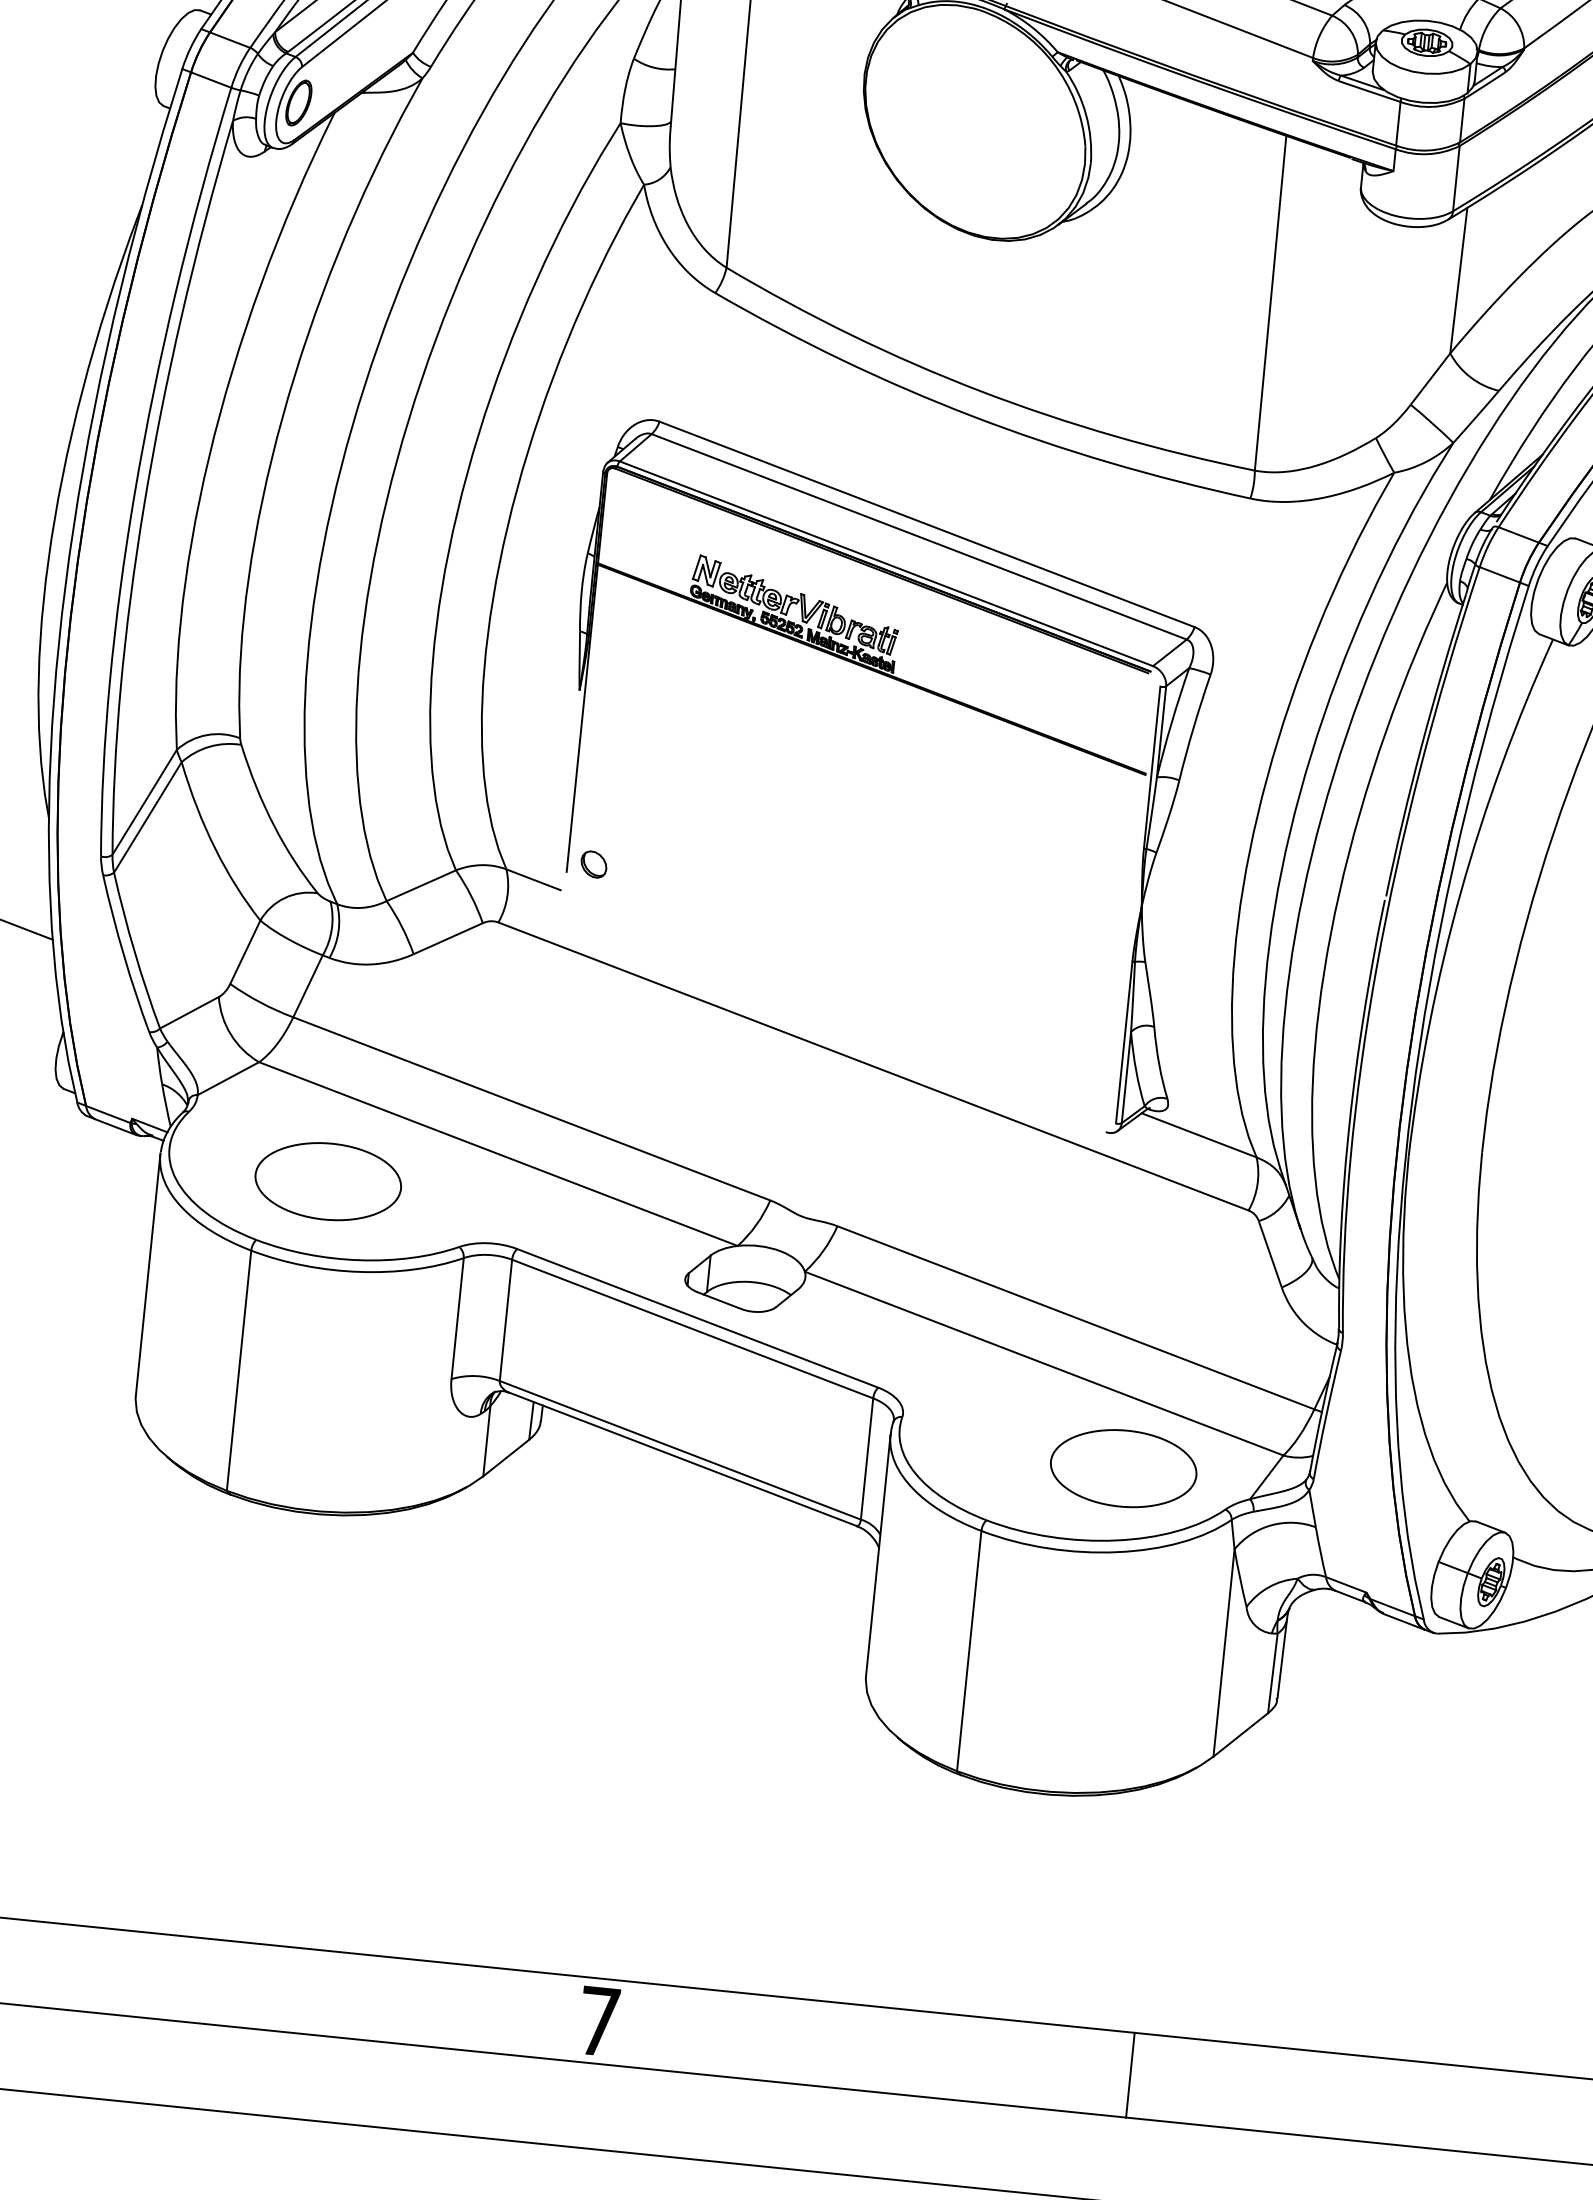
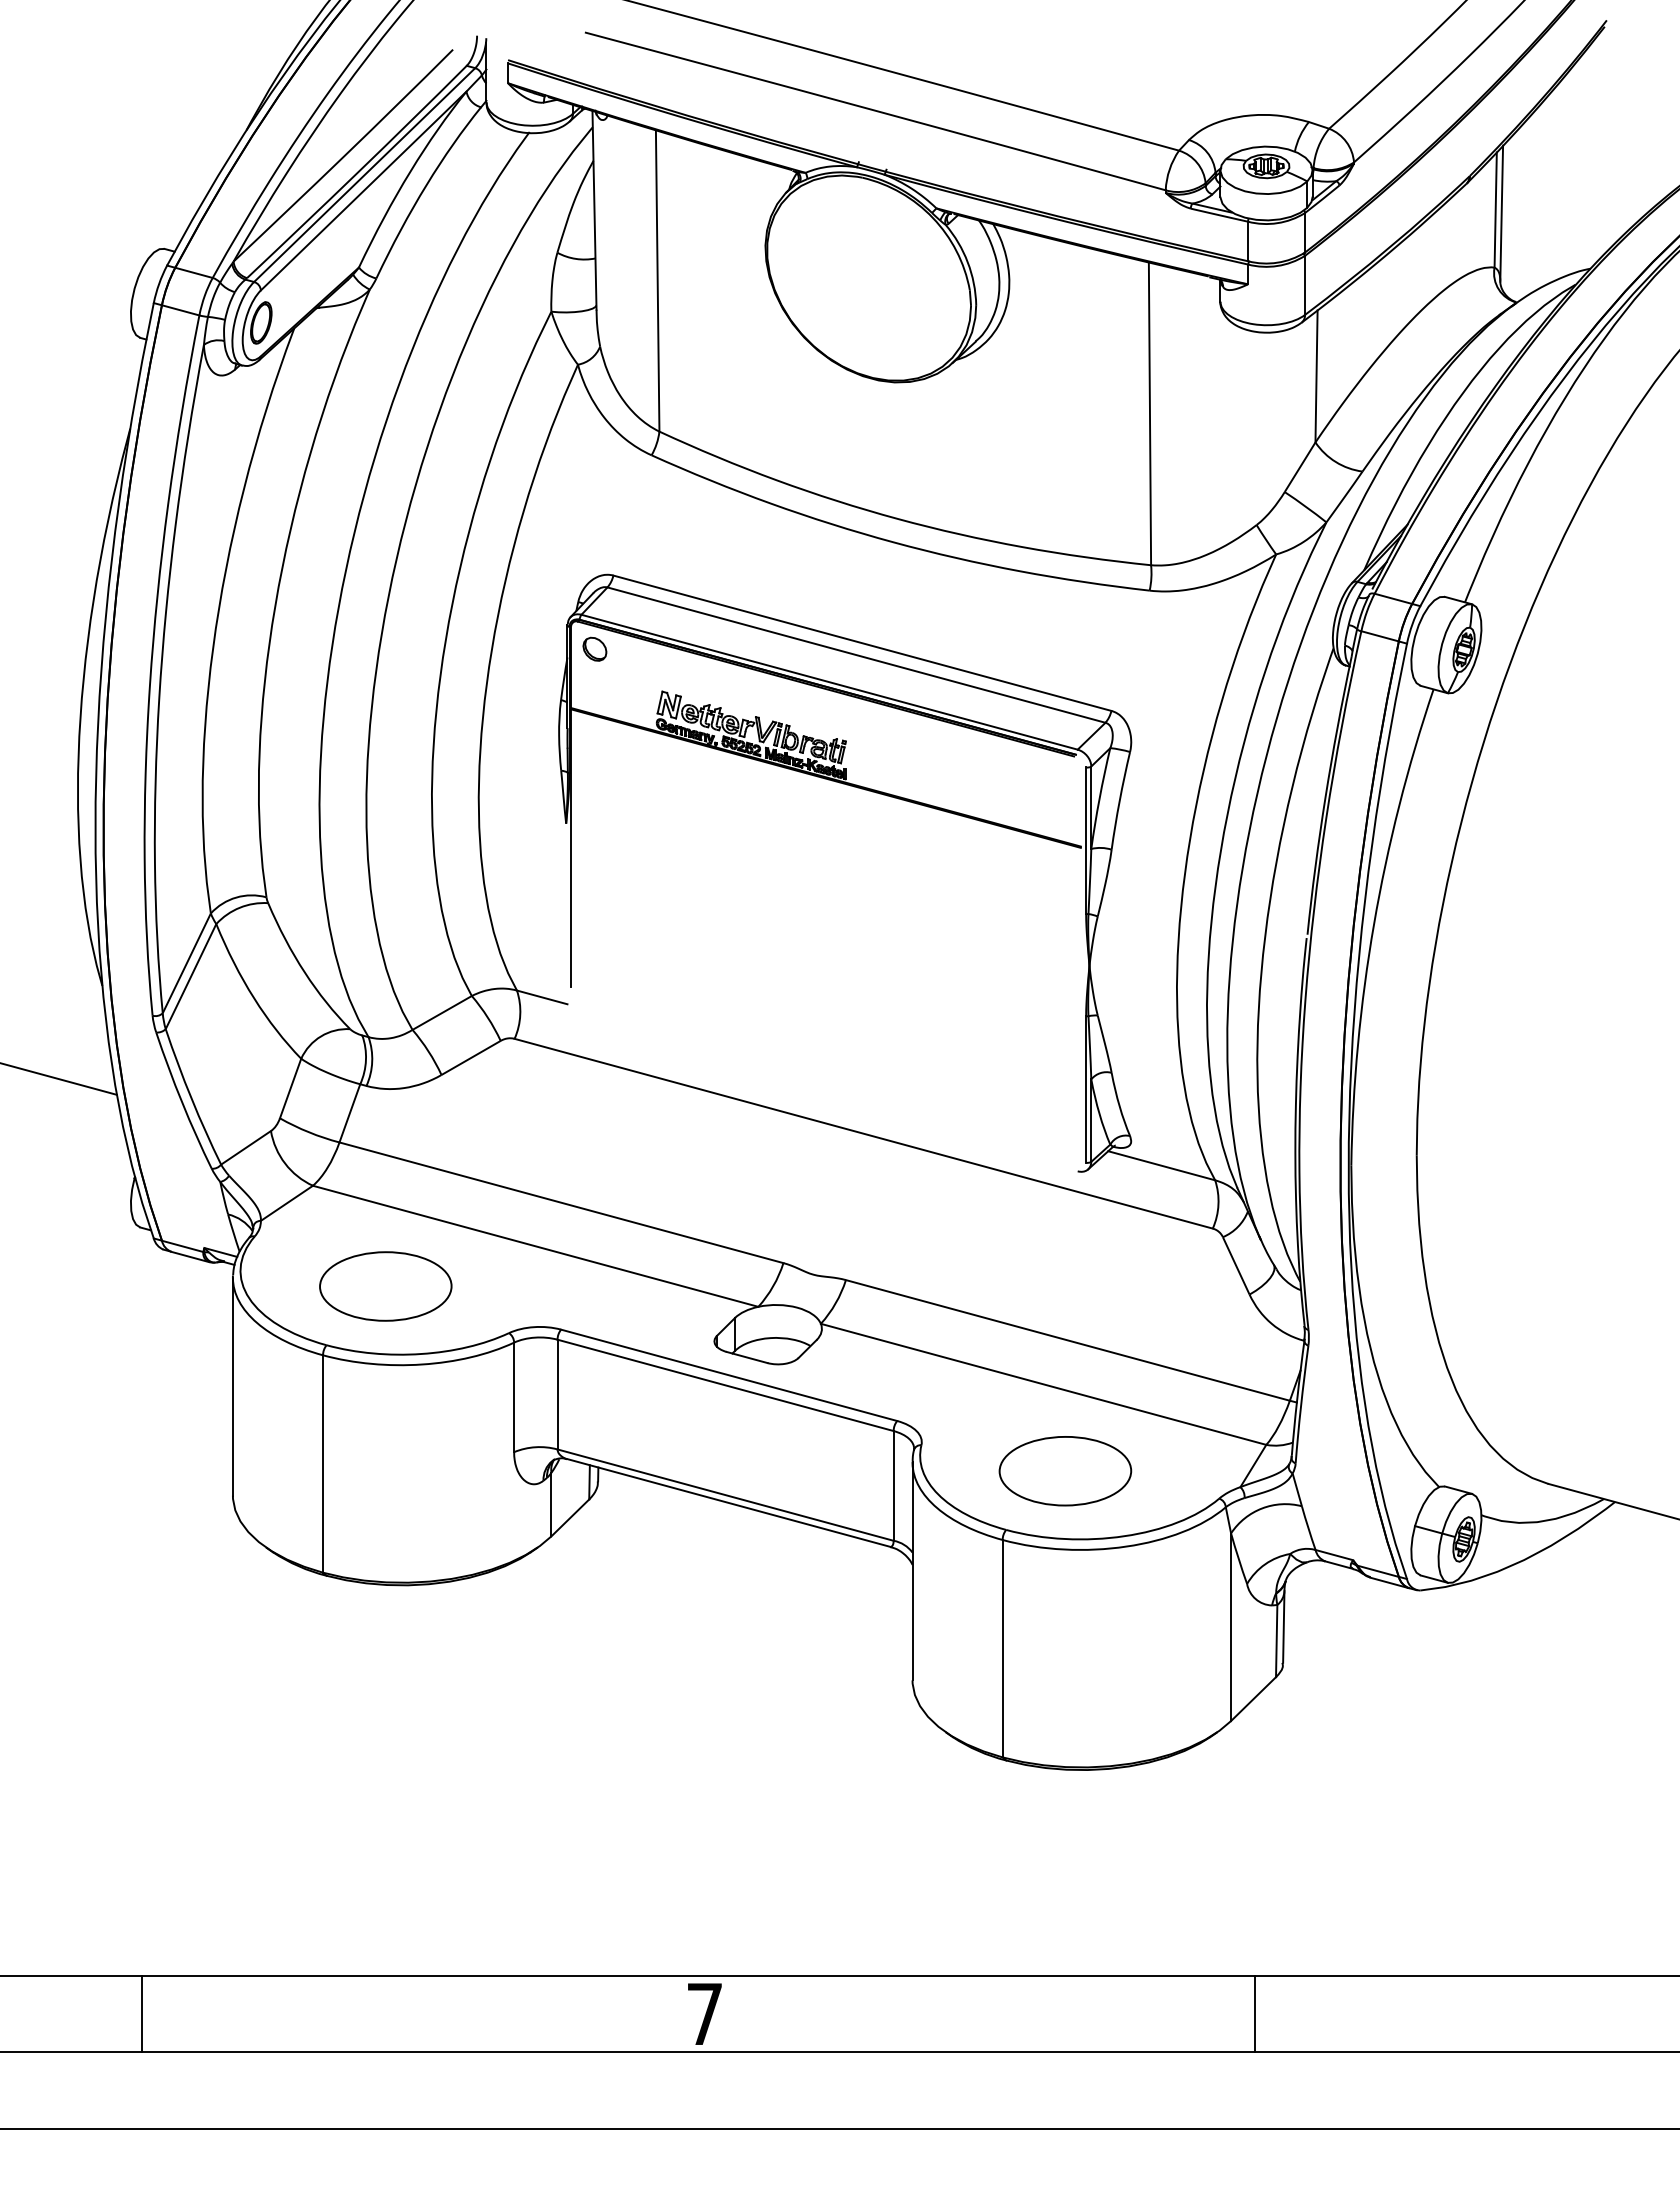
part: (593, 863) -> (594, 648), moved
part: (1123, 1468) -> (1065, 1471), moved
line: (1130, 2074) -> (1254, 2013), moved

